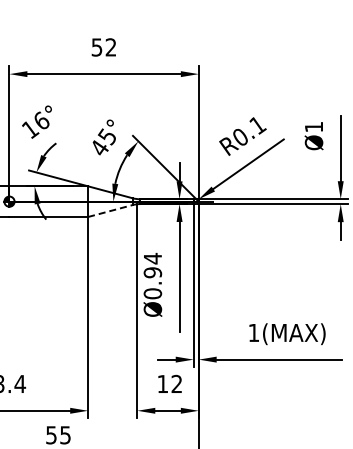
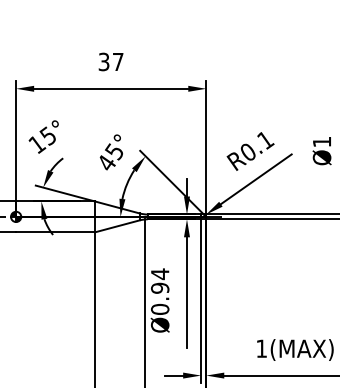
text: (104, 47) -> (111, 62), 52 -> 37
text: (40, 120) -> (47, 135), 16° -> 15°
line: (110, 211) -> (117, 226), dashed -> solid

